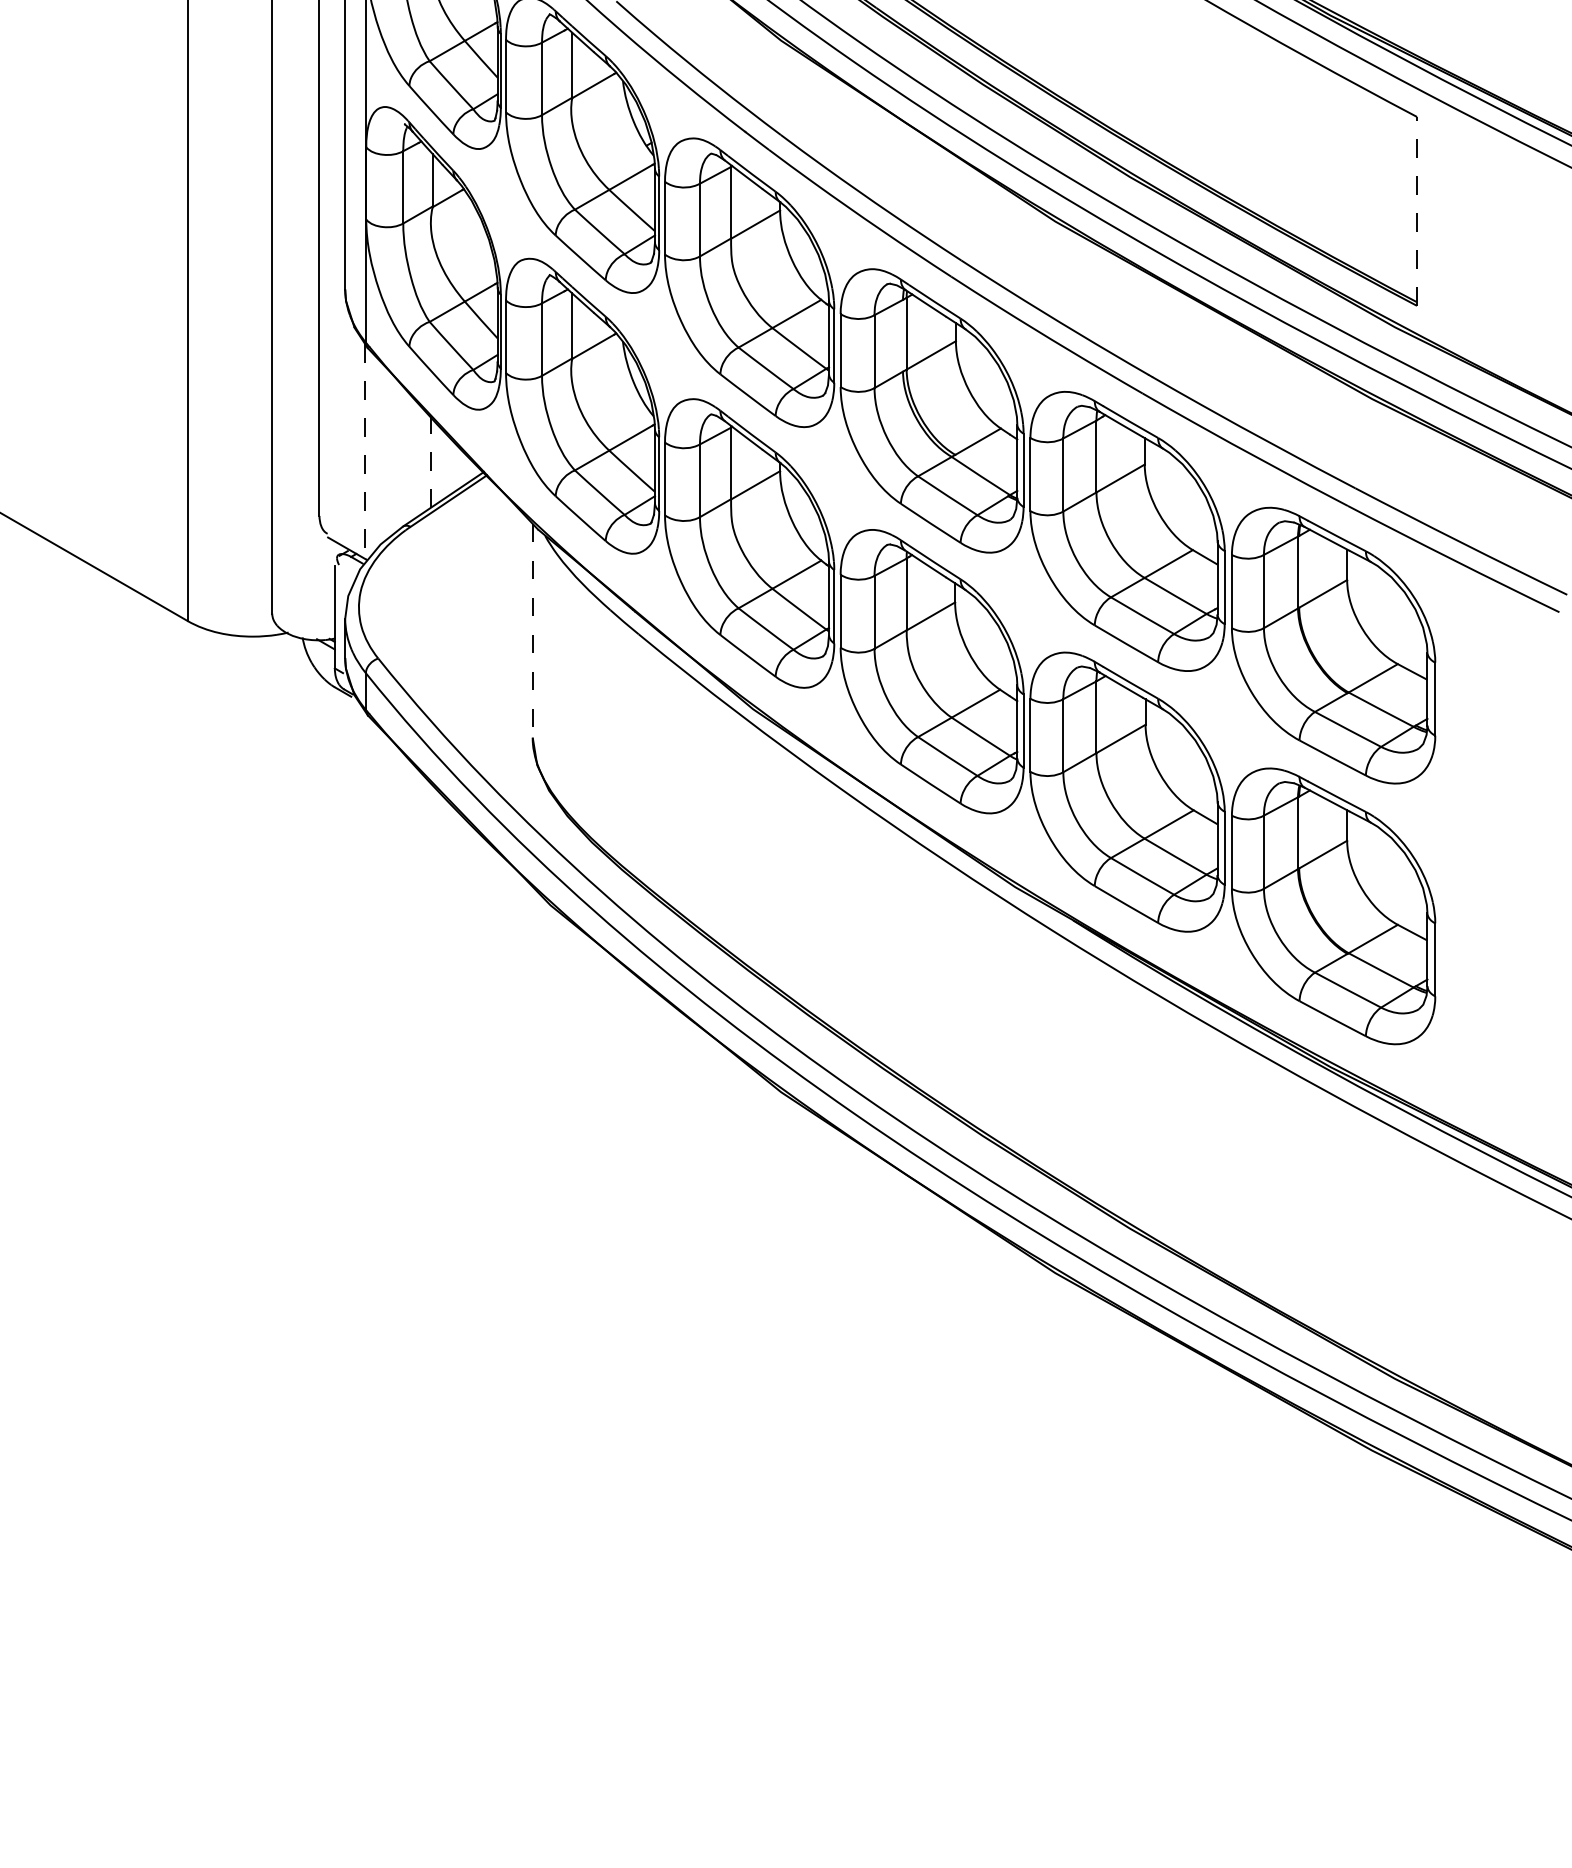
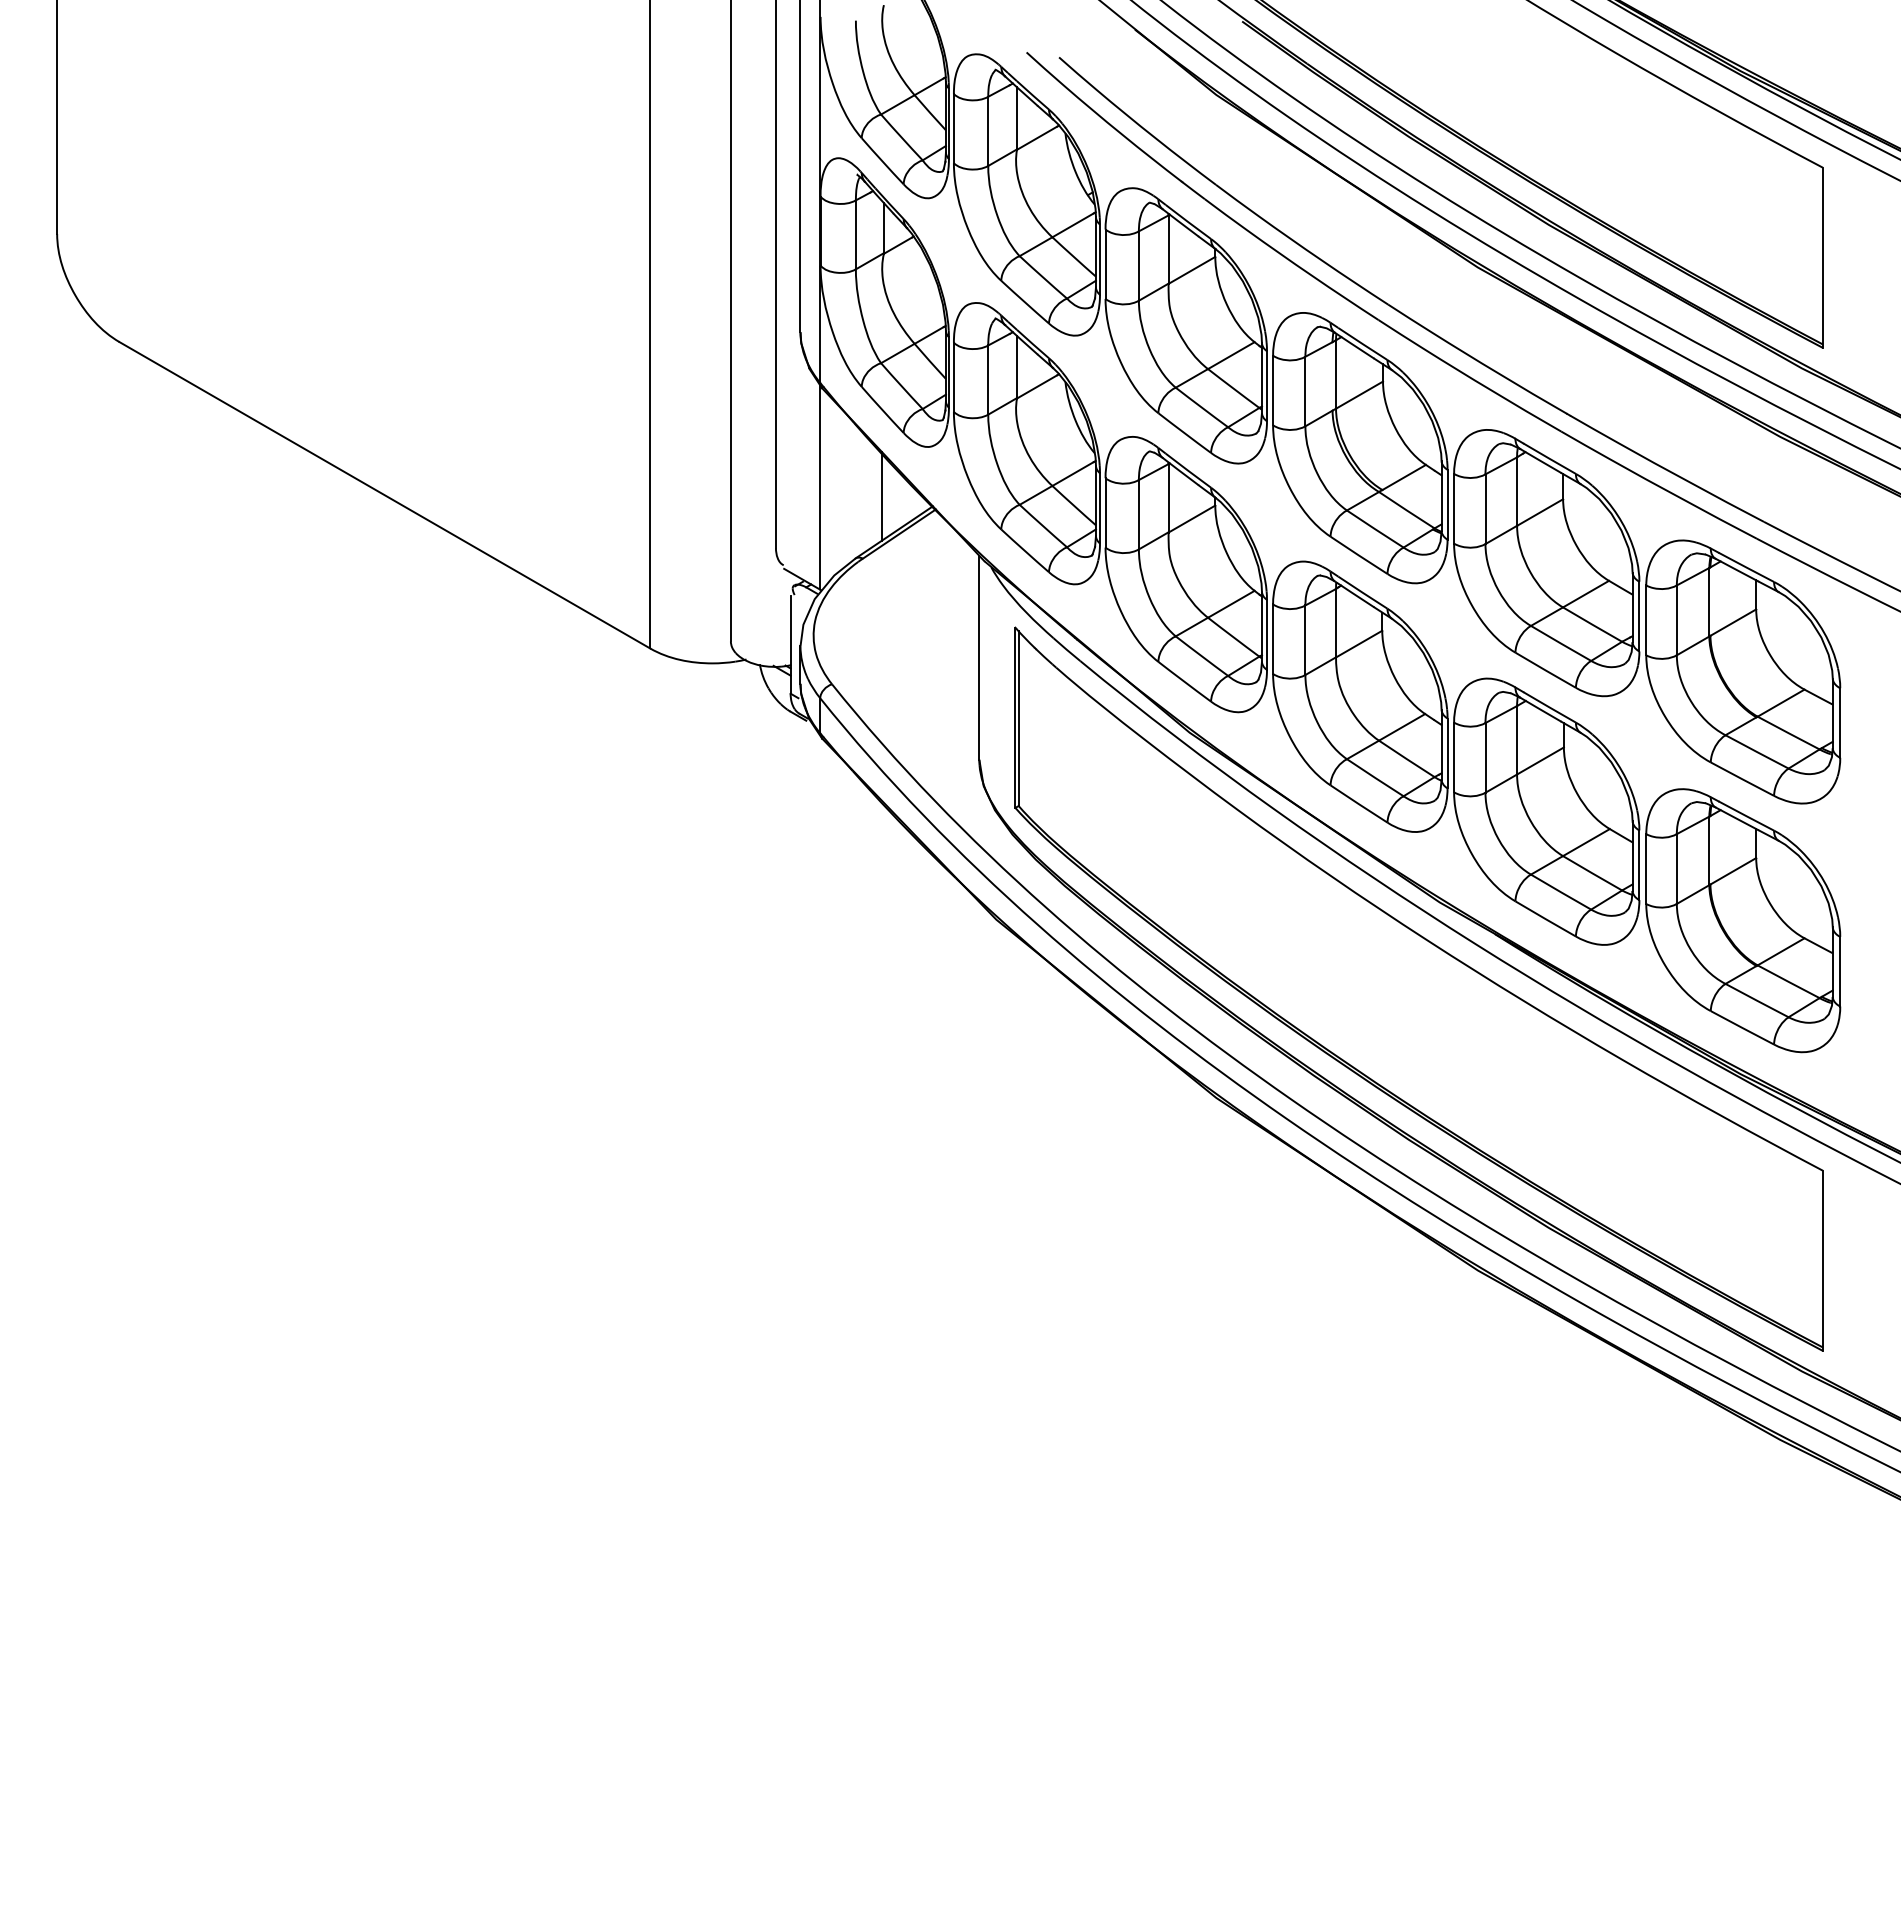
line: (1416, 211) -> (1822, 257), dashed -> solid
line: (365, 452) -> (819, 487), dashed -> solid
line: (431, 461) -> (882, 496), dashed -> solid
line: (532, 631) -> (979, 658), dashed -> solid
part: (993, 977) -> (1418, 988), added

